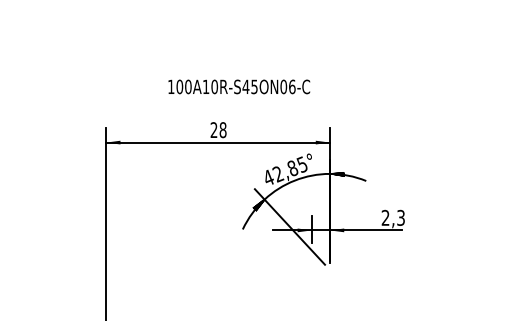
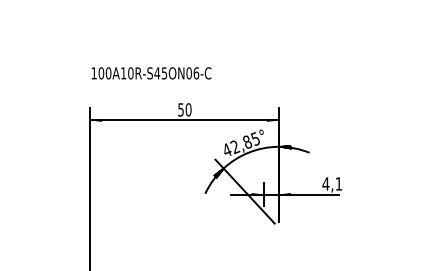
text: (239, 86) -> (151, 72), moved
text: (218, 130) -> (184, 110), 28 -> 50
text: (392, 217) -> (331, 183), 2,3 -> 4,1

